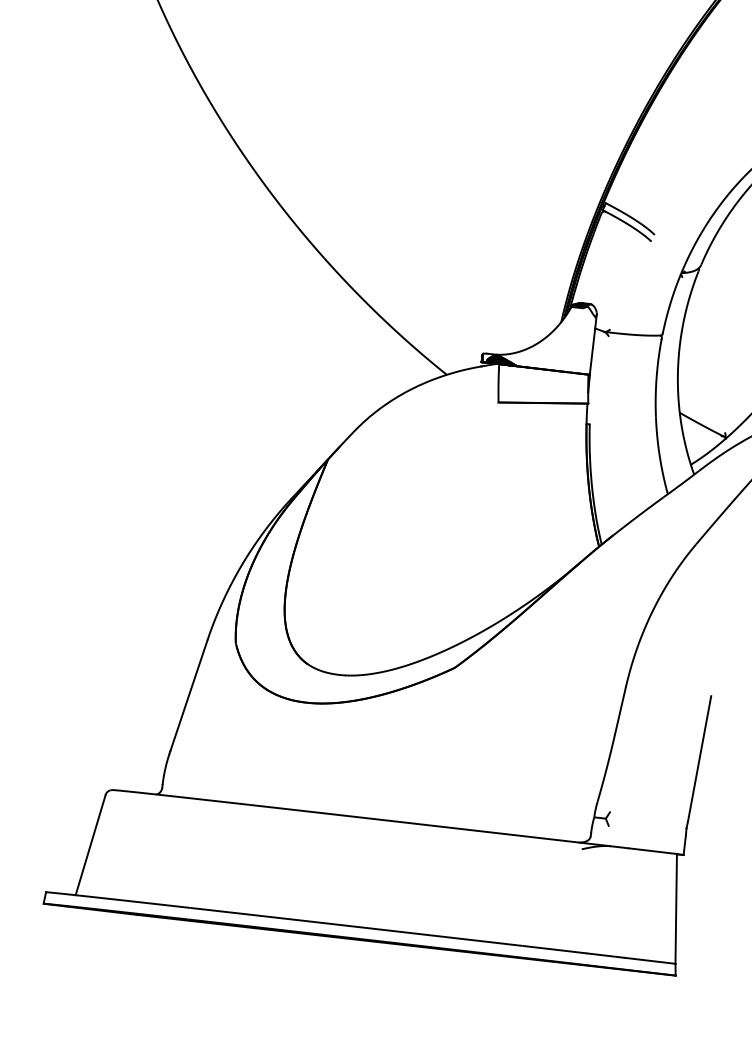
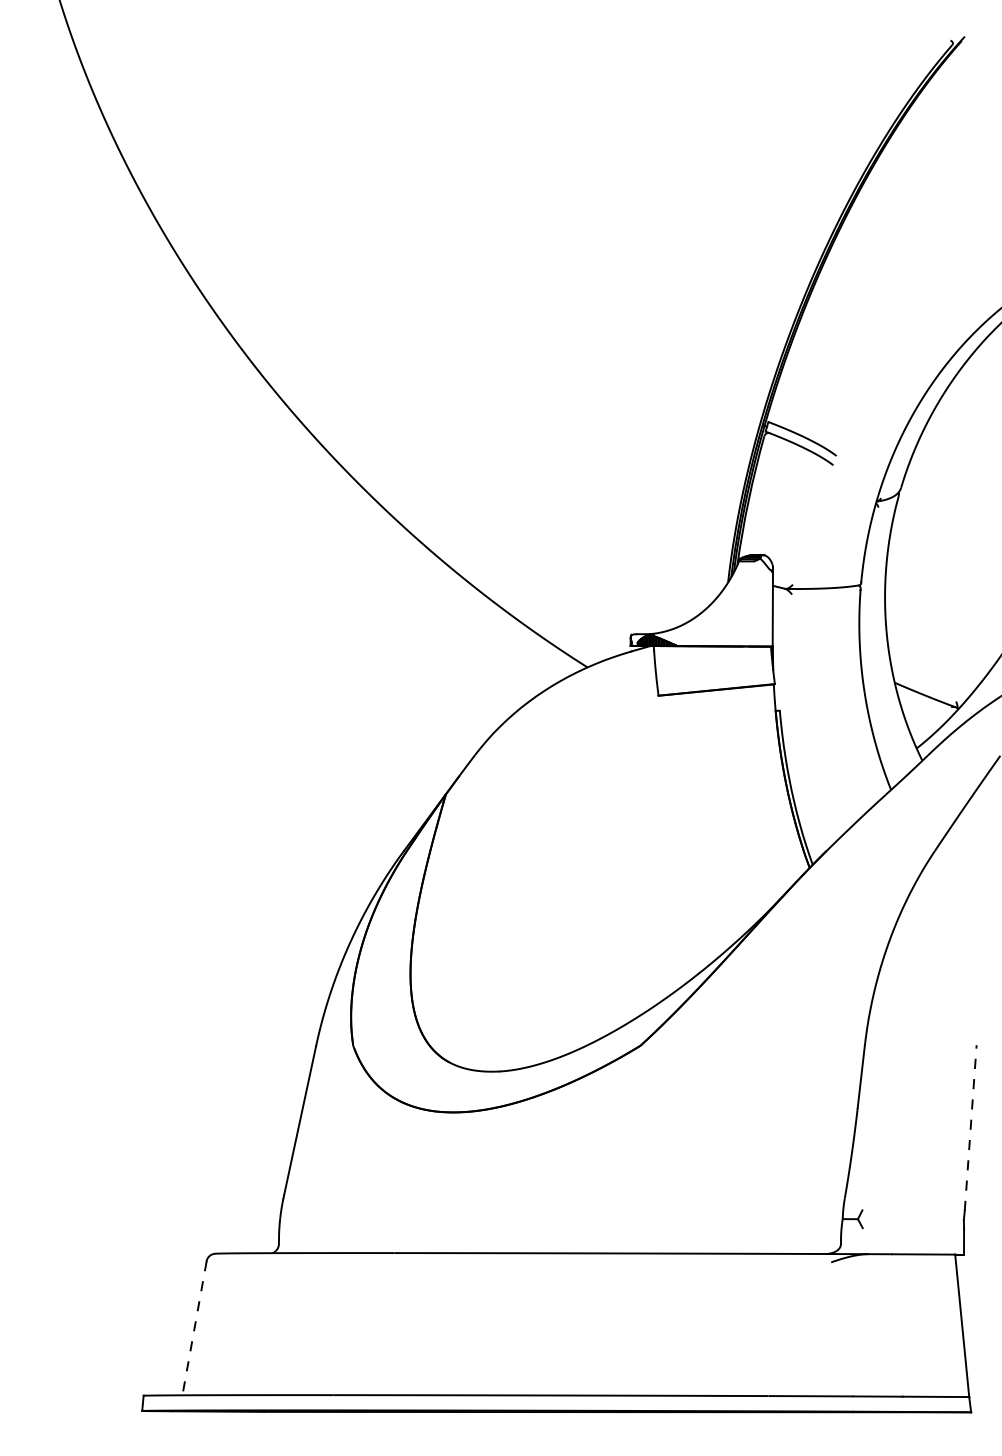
line: (699, 758) -> (970, 1127), solid -> dashed
line: (90, 845) -> (194, 1328), solid -> dashed

